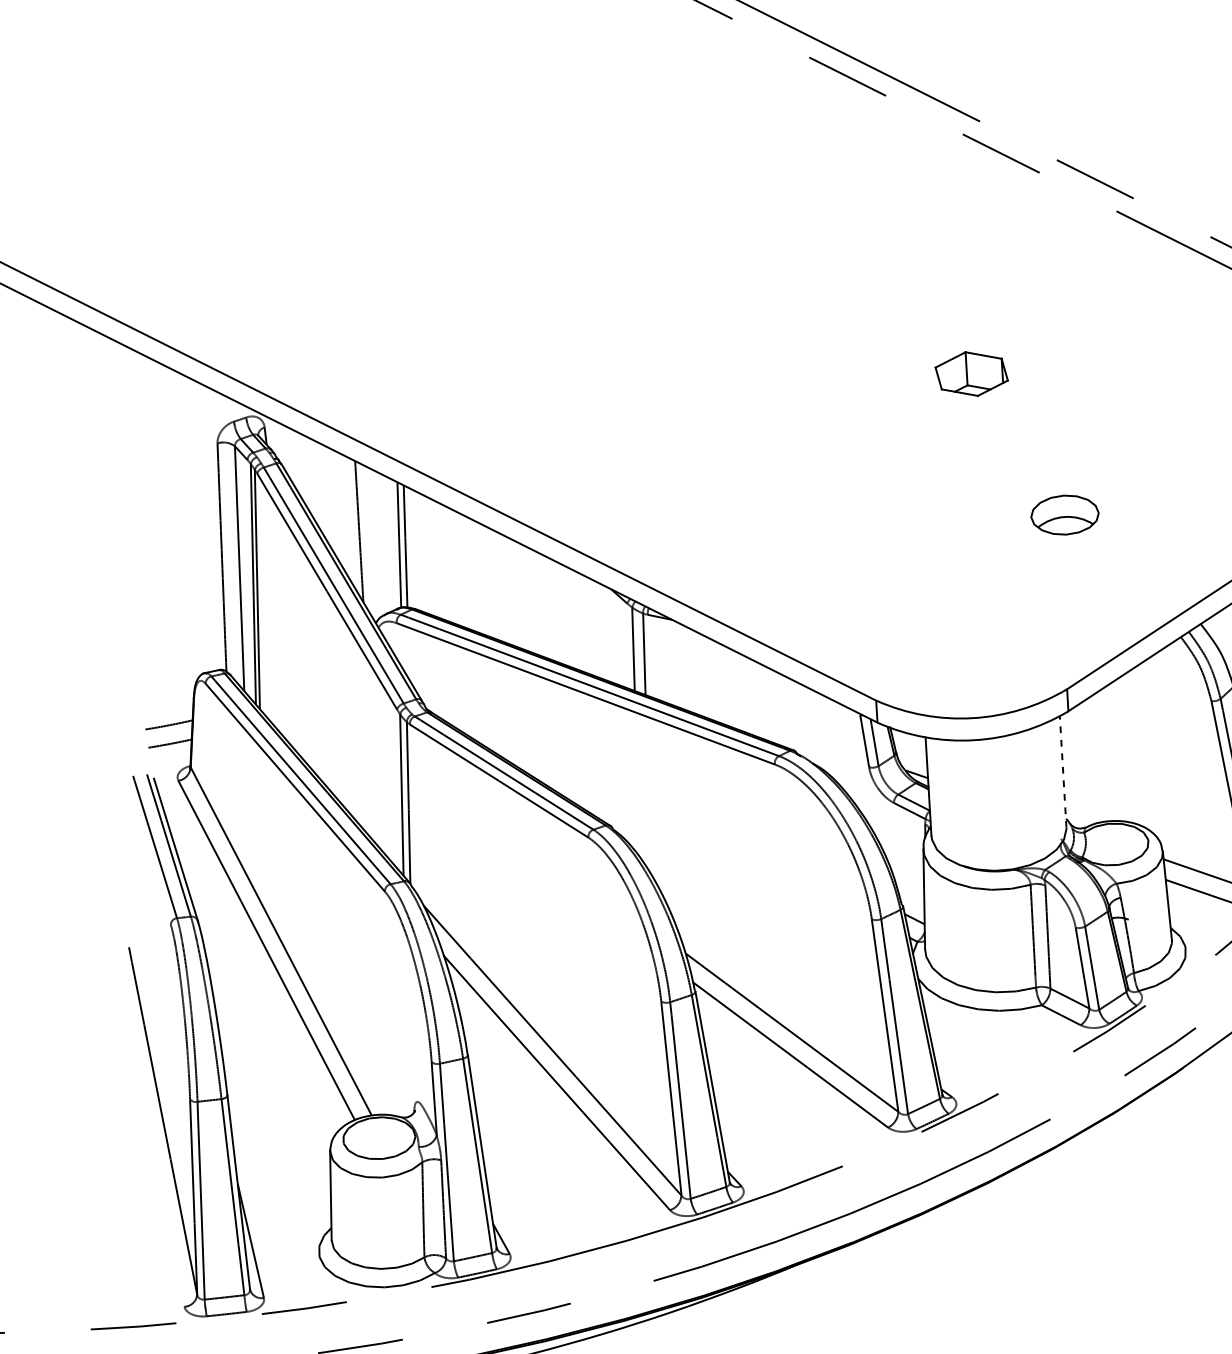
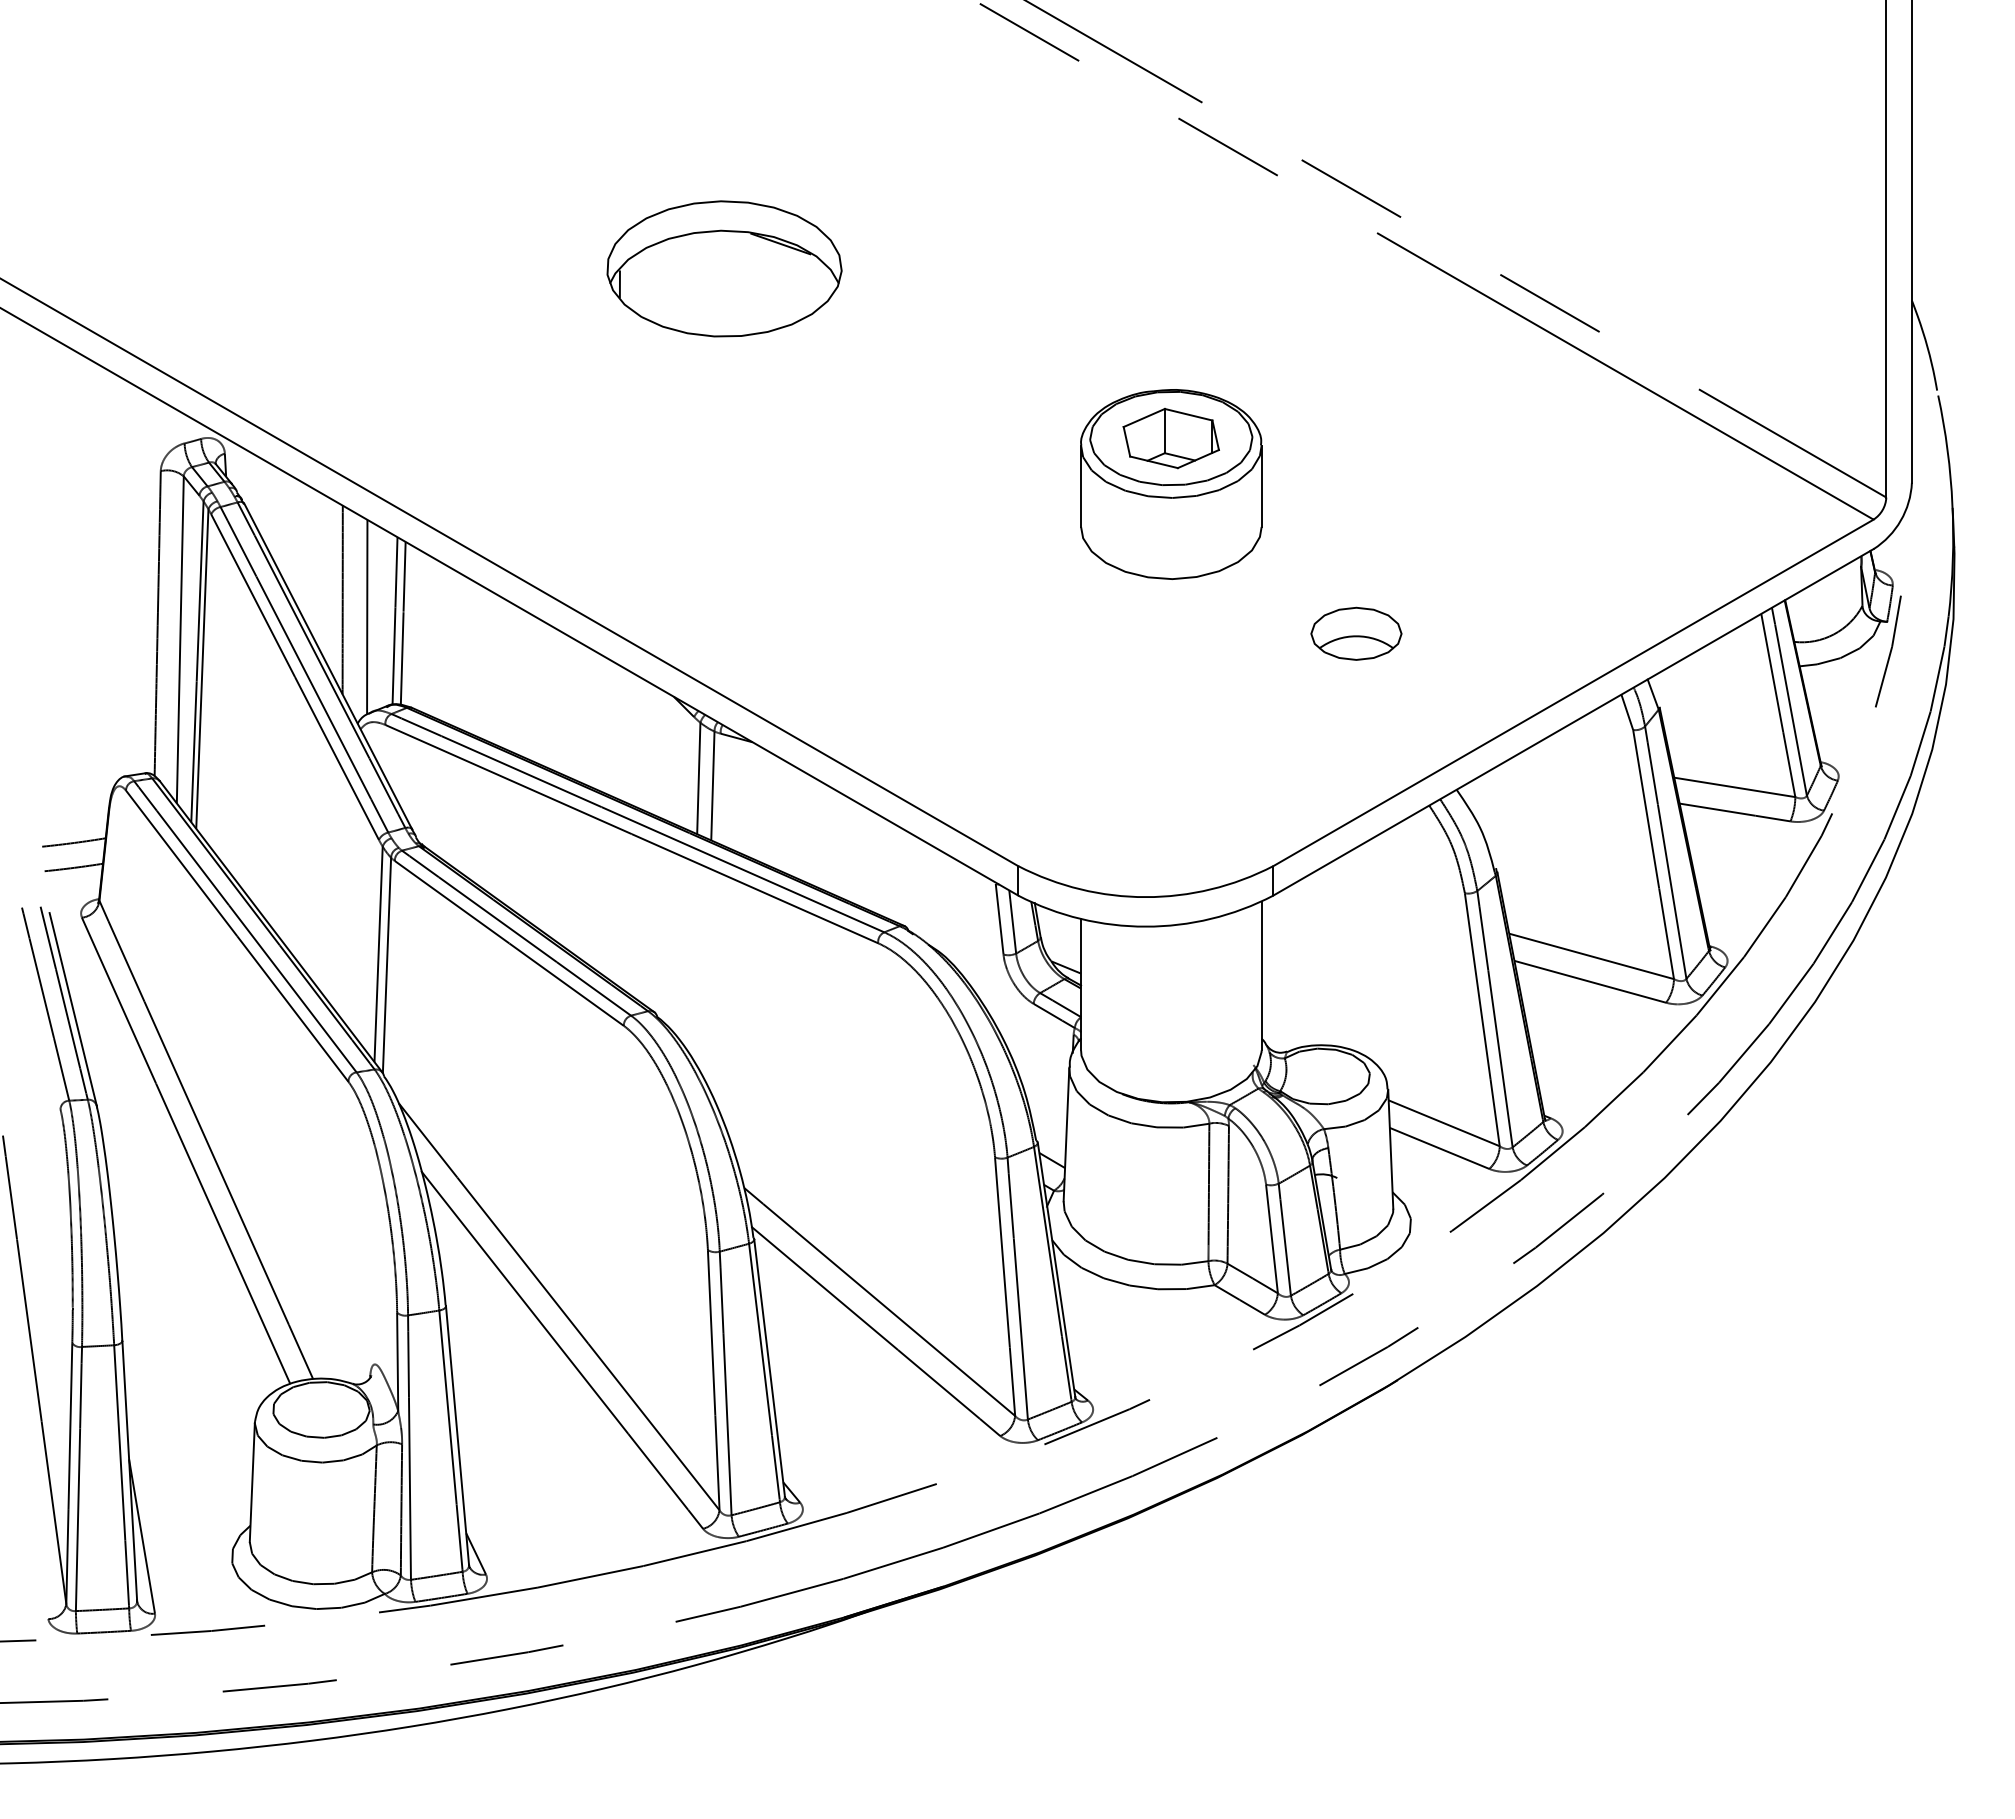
part: (630, 266) -> (724, 268), added
part: (973, 408) -> (1171, 484), added
part: (1065, 514) -> (1356, 633), moved
line: (378, 542) -> (367, 616), added
line: (1063, 771) -> (1261, 975), dashed -> solid

